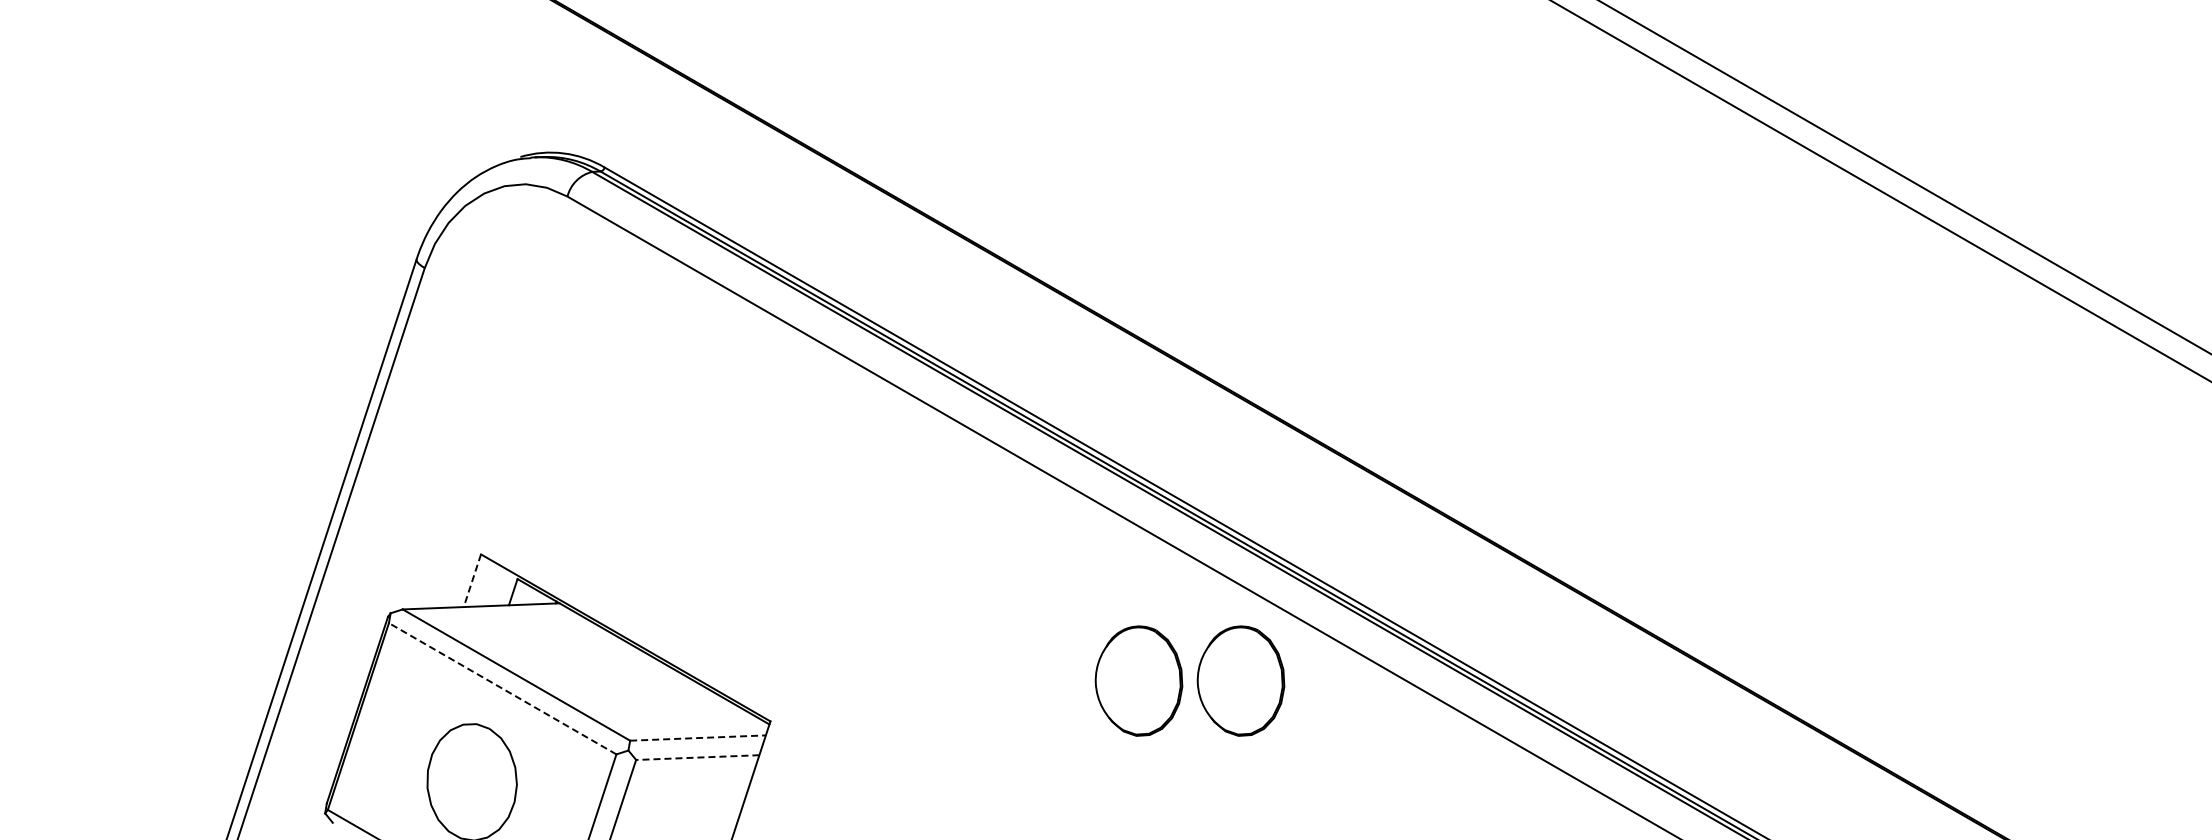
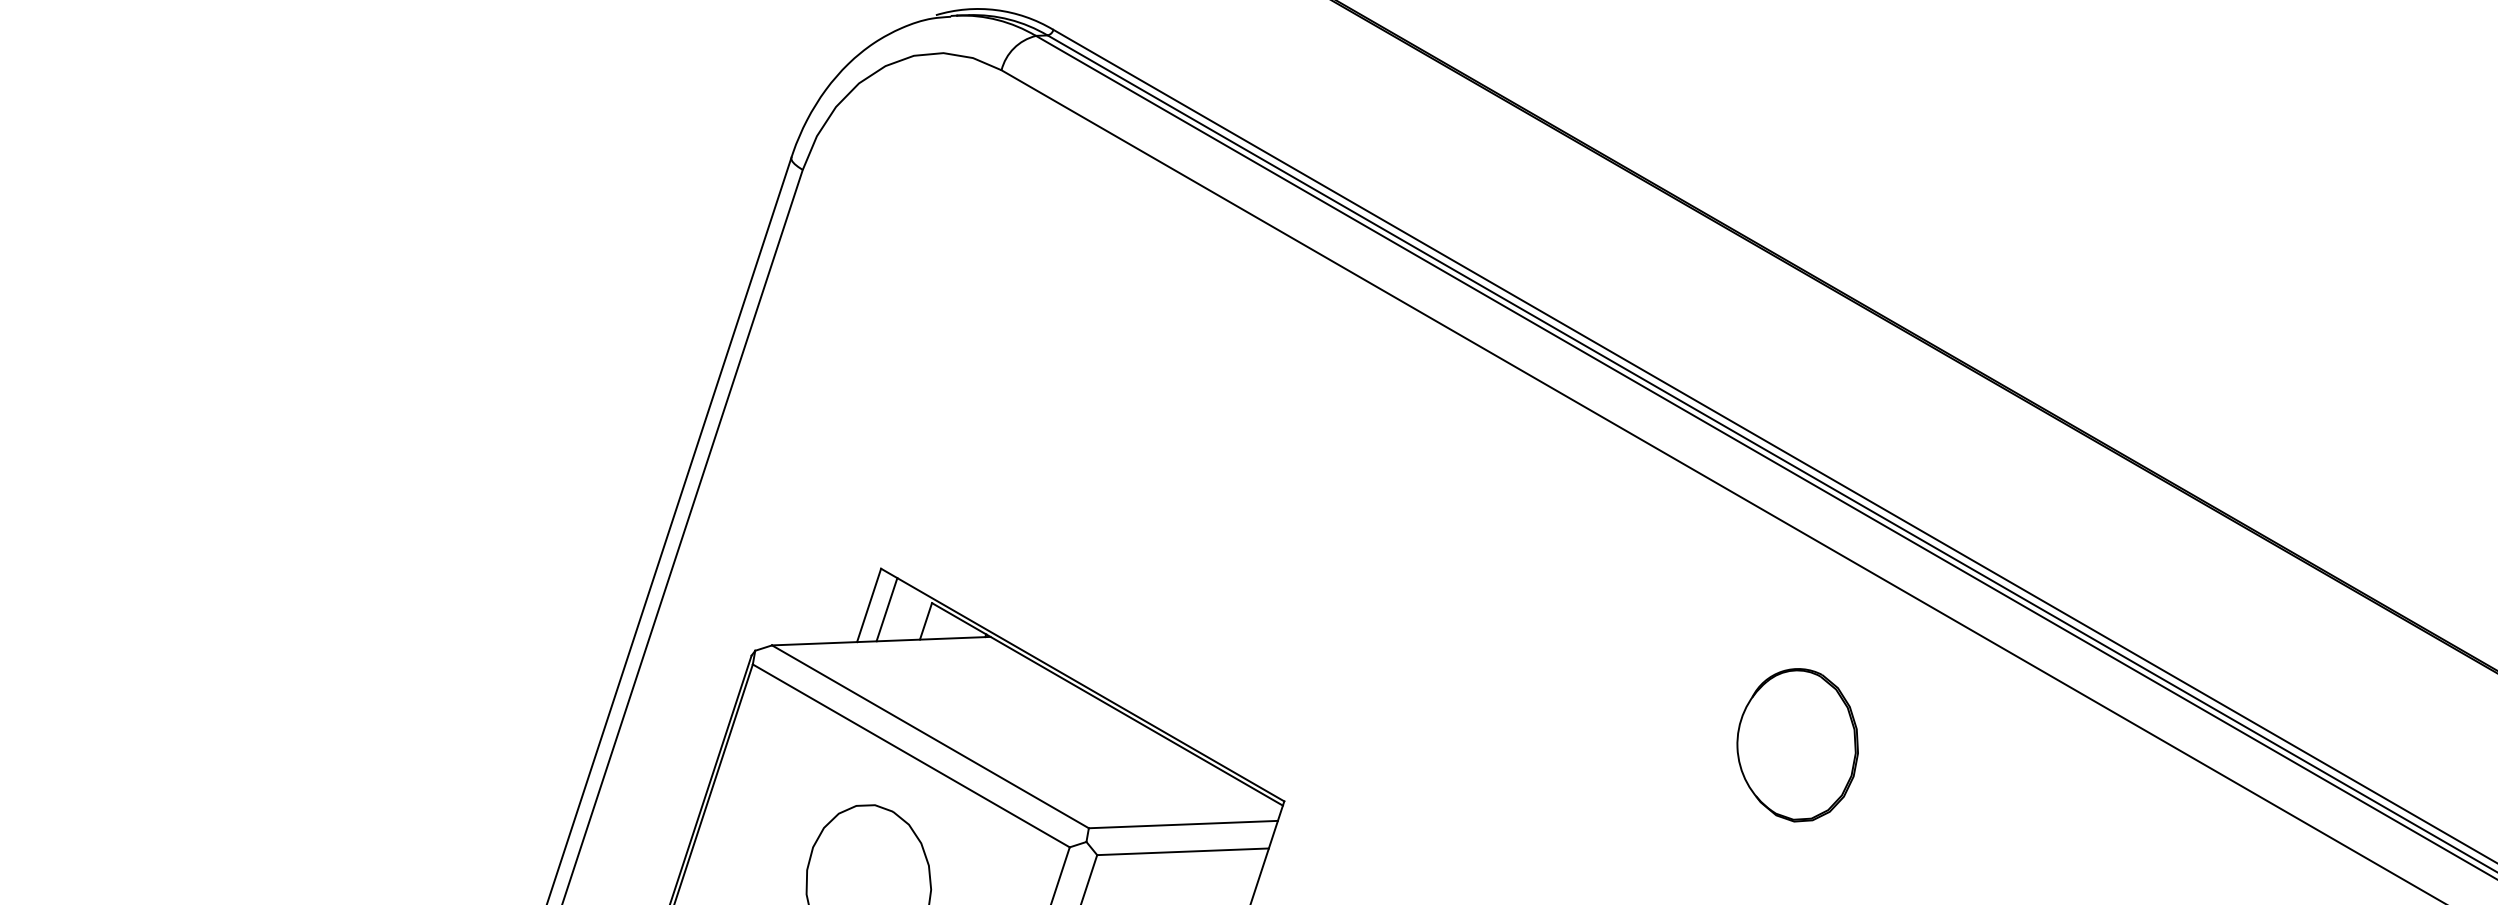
line: (472, 580) -> (869, 605), dashed -> solid
line: (484, 583) -> (885, 609), added
part: (1240, 680) -> (1939, 744), removed
line: (502, 688) -> (911, 755), dashed -> solid
line: (698, 738) -> (1184, 825), dashed -> solid
line: (697, 757) -> (1182, 851), dashed -> solid

